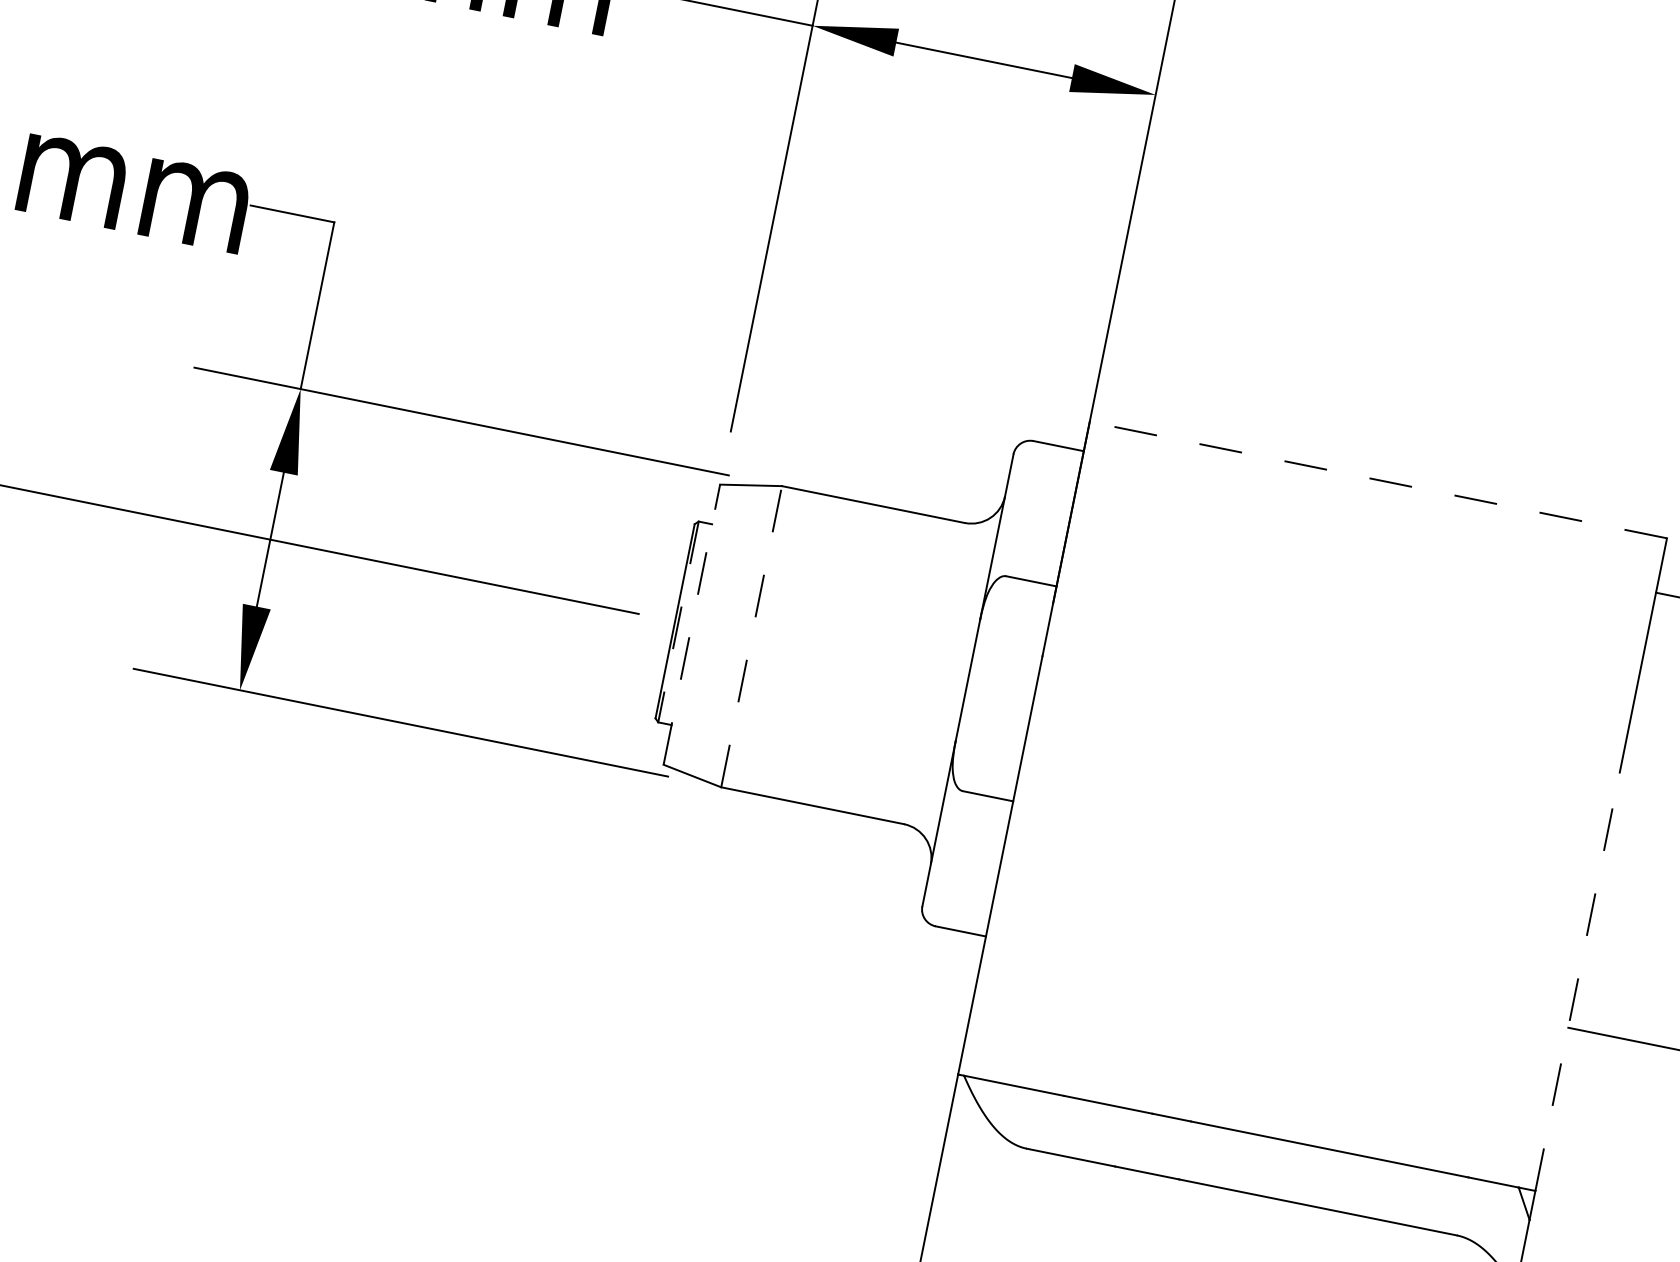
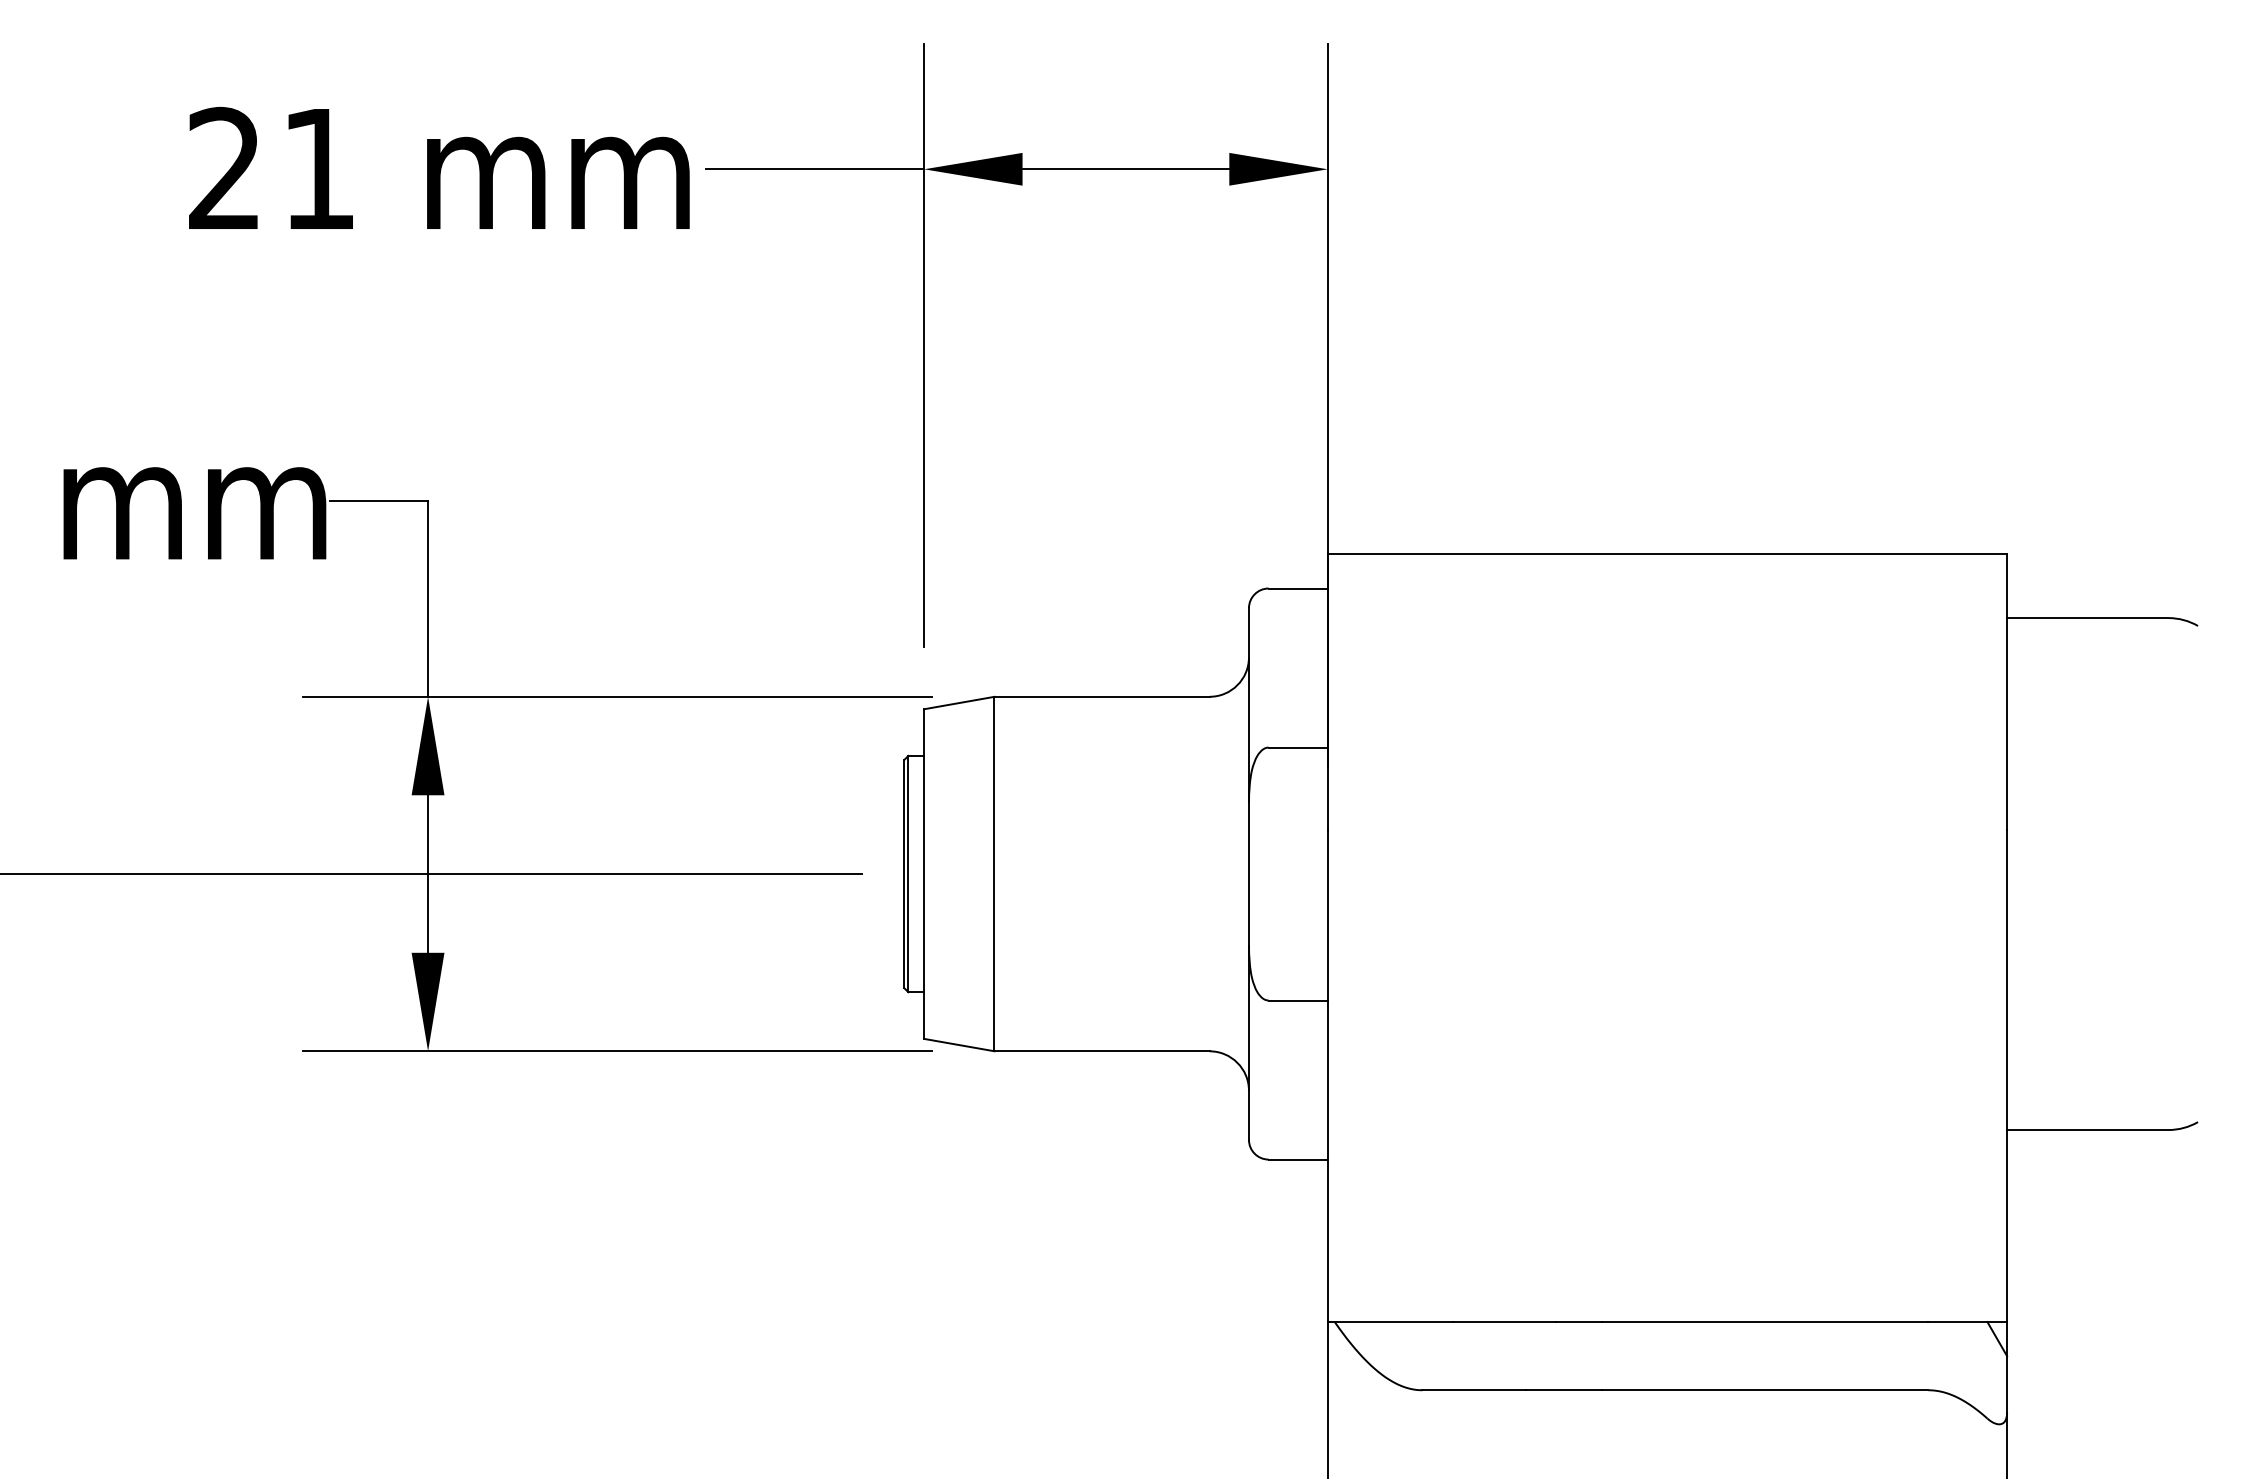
line: (1378, 480) -> (1667, 554), dashed -> solid
line: (678, 622) -> (908, 874), dashed -> solid
line: (692, 625) -> (924, 874), dashed -> solid
line: (751, 636) -> (994, 873), dashed -> solid
line: (1578, 981) -> (2007, 1075), dashed -> solid

